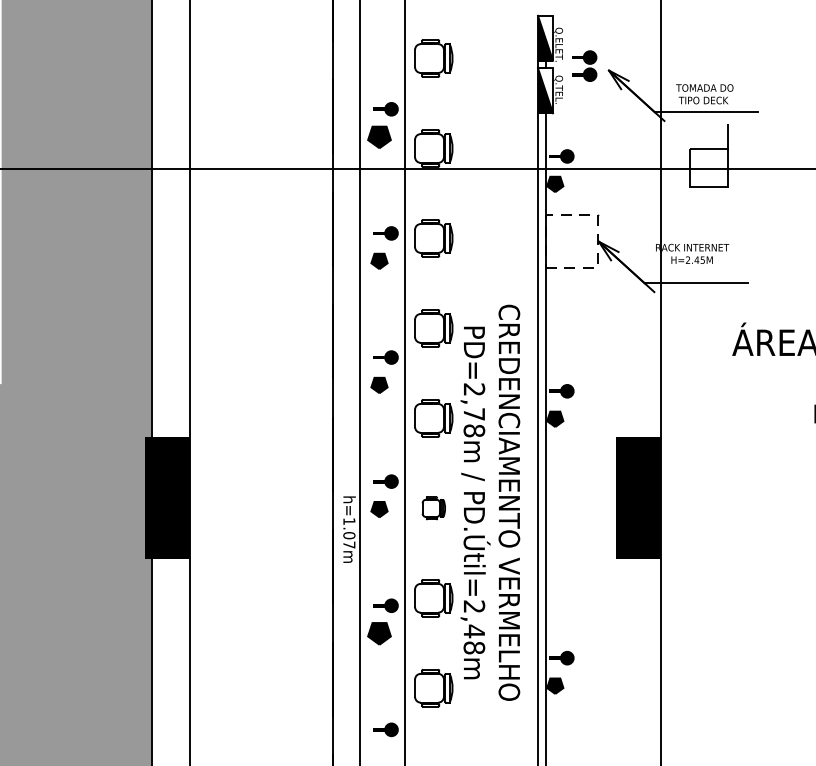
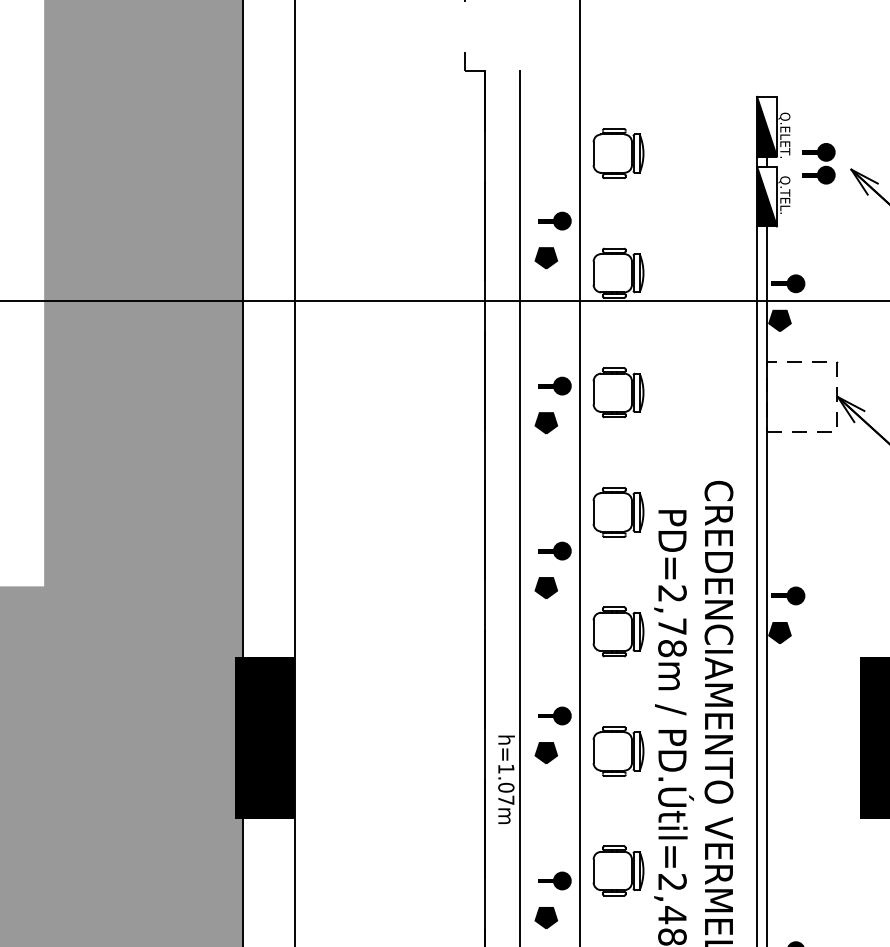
part: (379, 136) -> (546, 257), size x0.71
part: (433, 508) -> (618, 751), size x1.67
part: (379, 633) -> (546, 917), size x0.71

